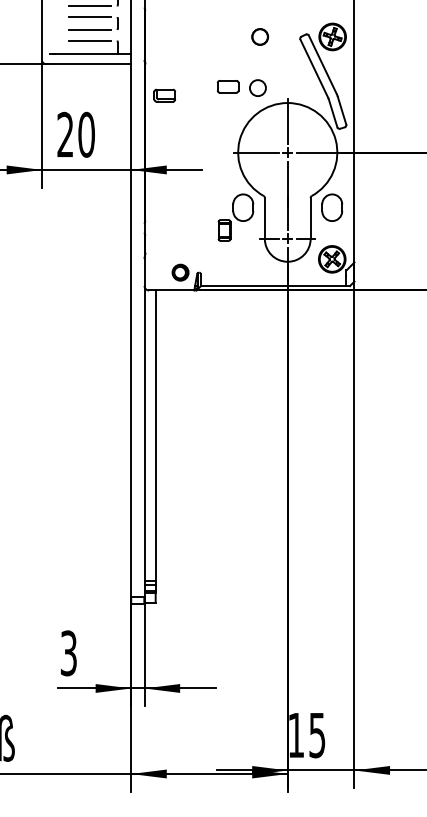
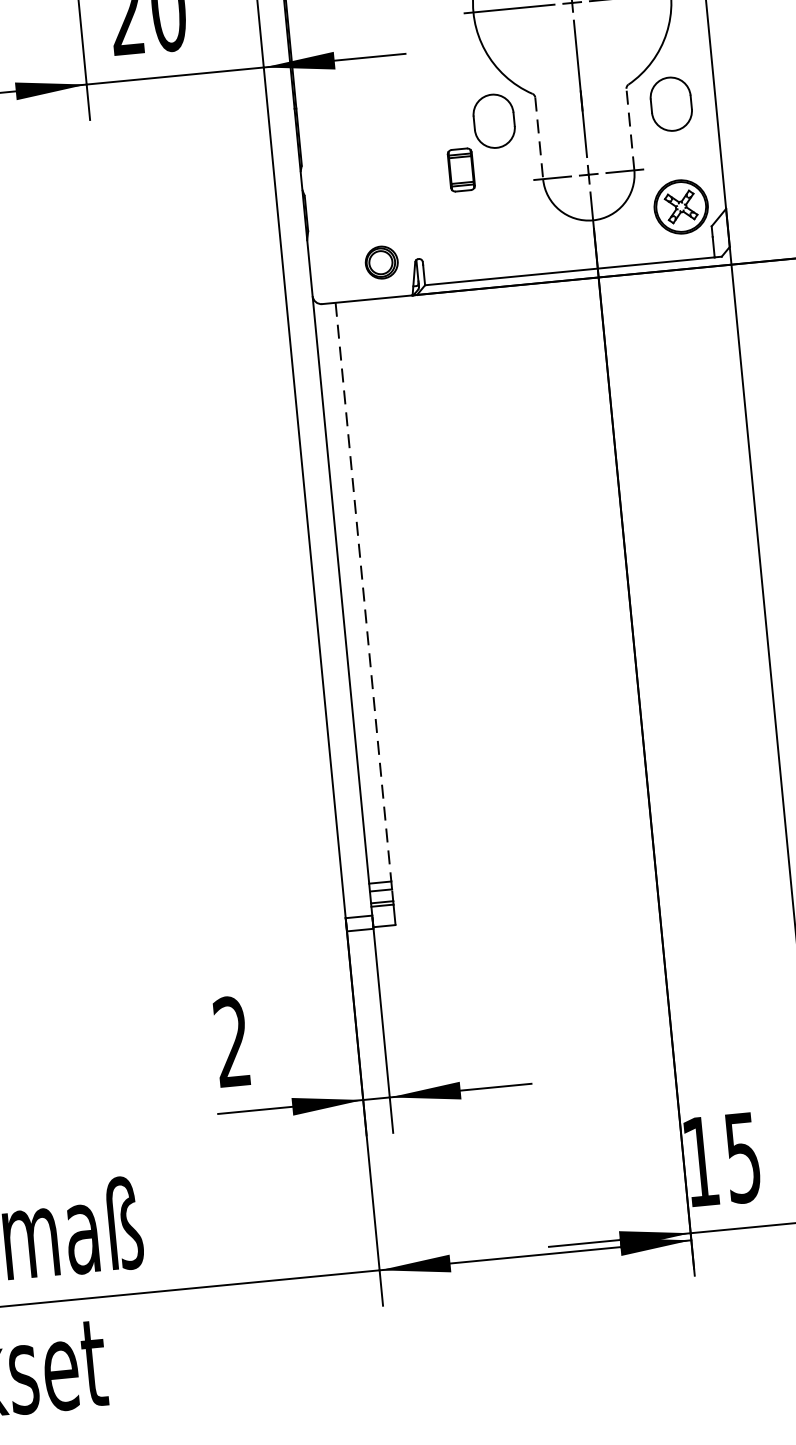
line: (310, 217) -> (629, 127), solid -> dashed
line: (264, 218) -> (538, 138), solid -> dashed
line: (155, 436) -> (363, 593), solid -> dashed
text: (68, 653) -> (231, 1042), 3 -> 2

